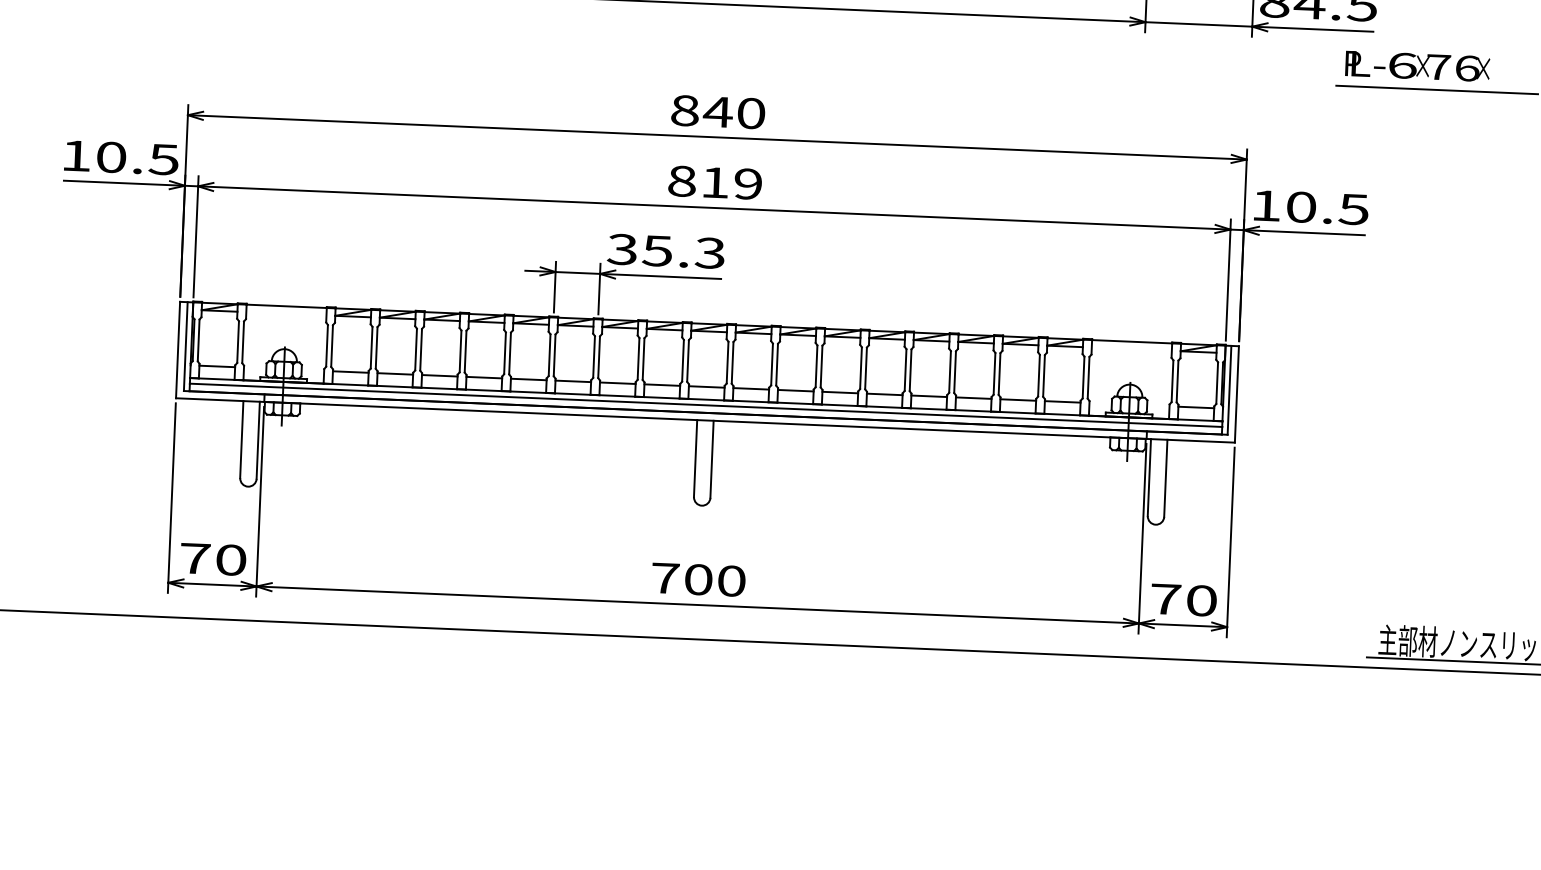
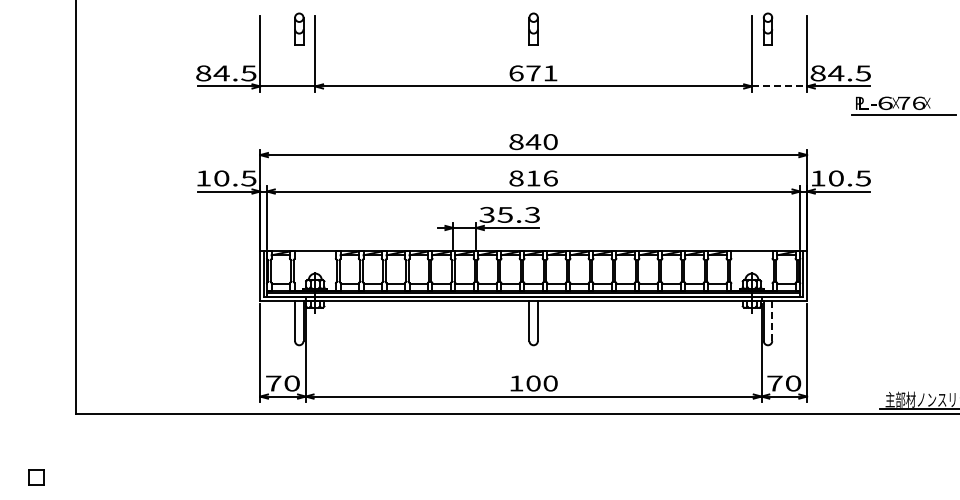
line: (1198, 24) -> (779, 86), solid -> dashed
text: (748, 184) -> (550, 178), 819 -> 816
line: (1166, 478) -> (772, 321), solid -> dashed
text: (665, 578) -> (516, 383), 700 -> 100

